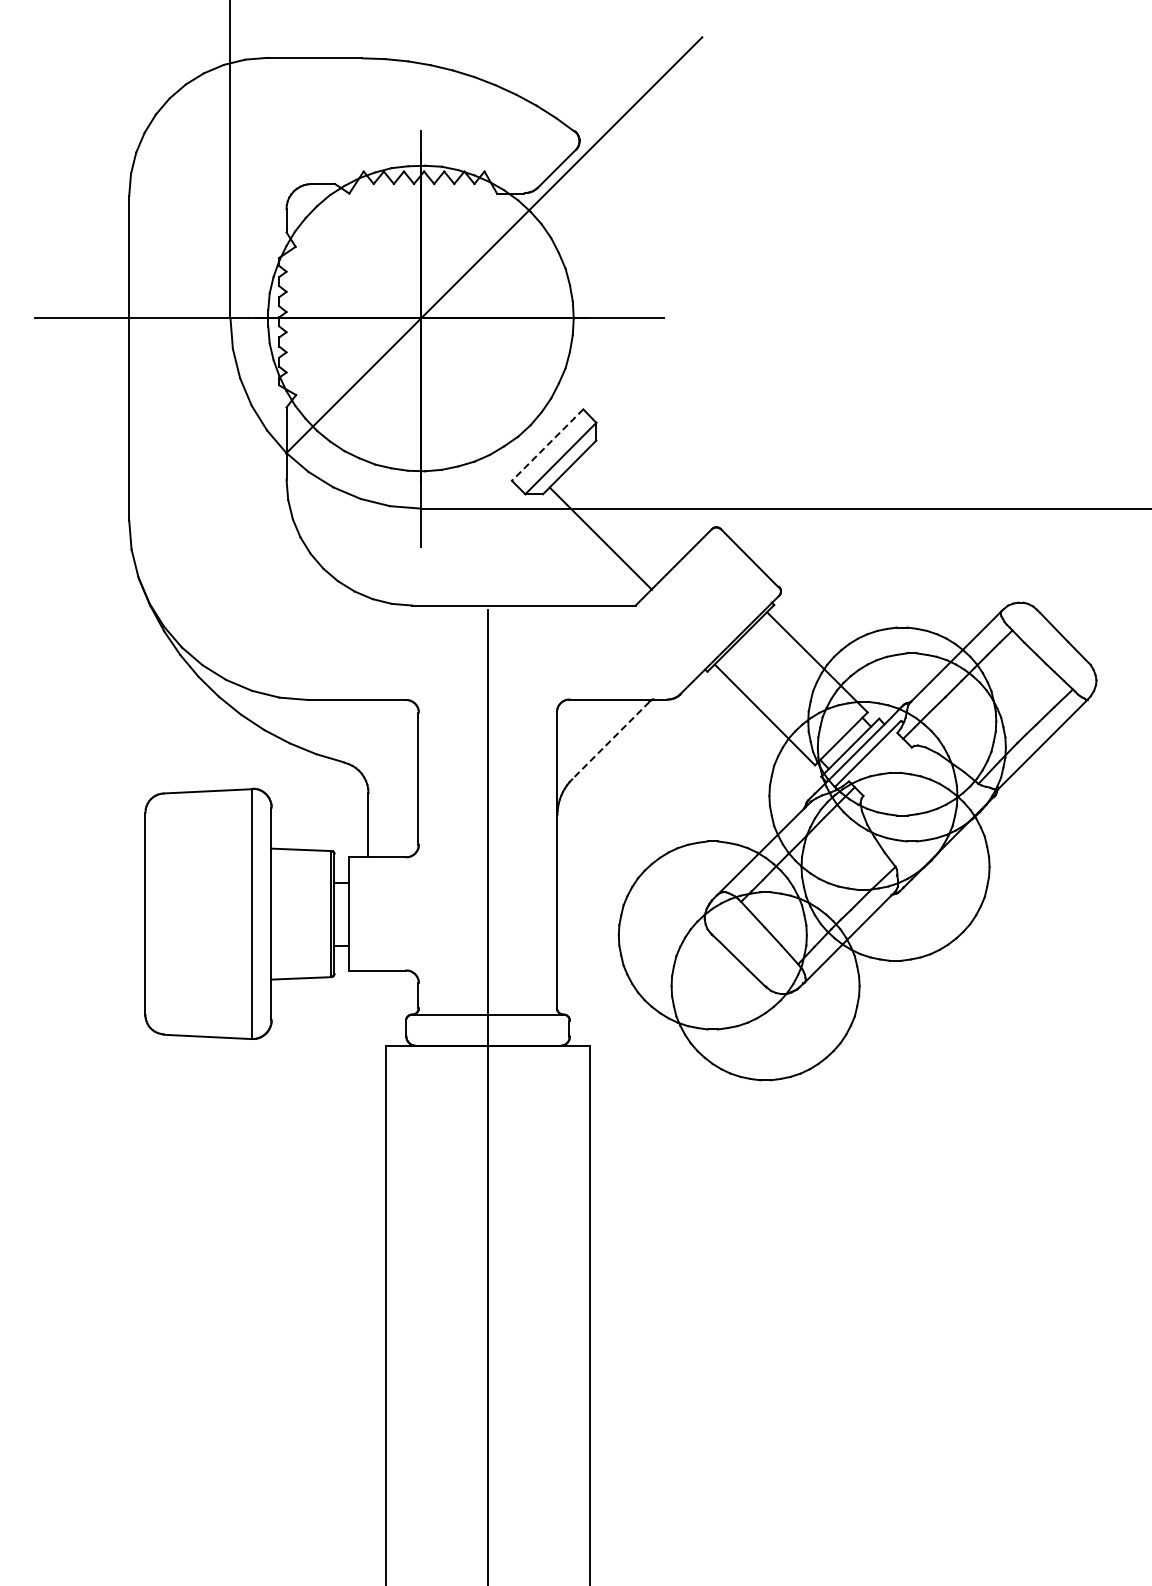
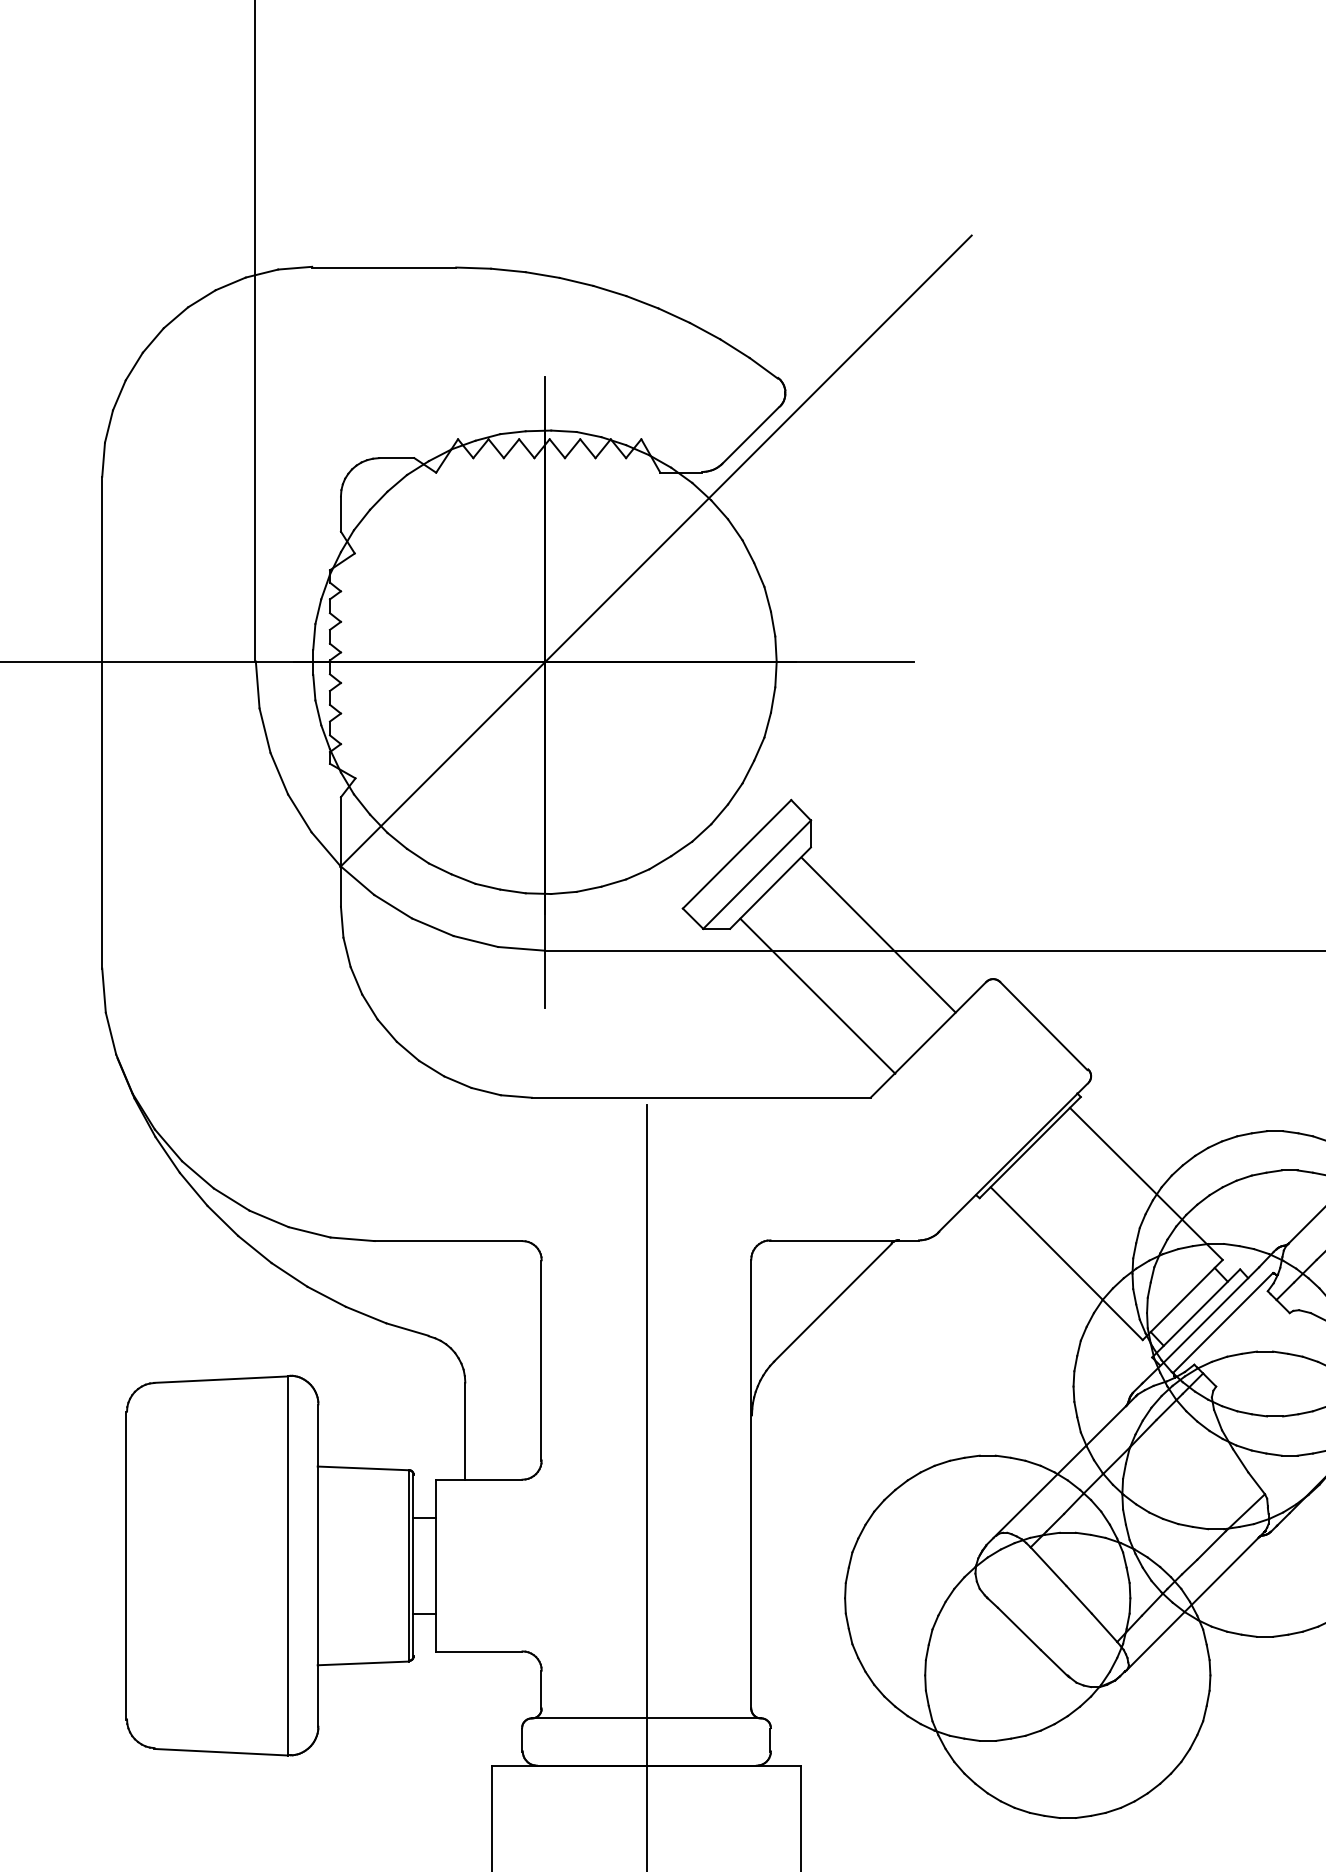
line: (547, 445) -> (736, 854), dashed -> solid
line: (640, 498) -> (877, 935), added
line: (610, 740) -> (832, 1302), dashed -> solid

